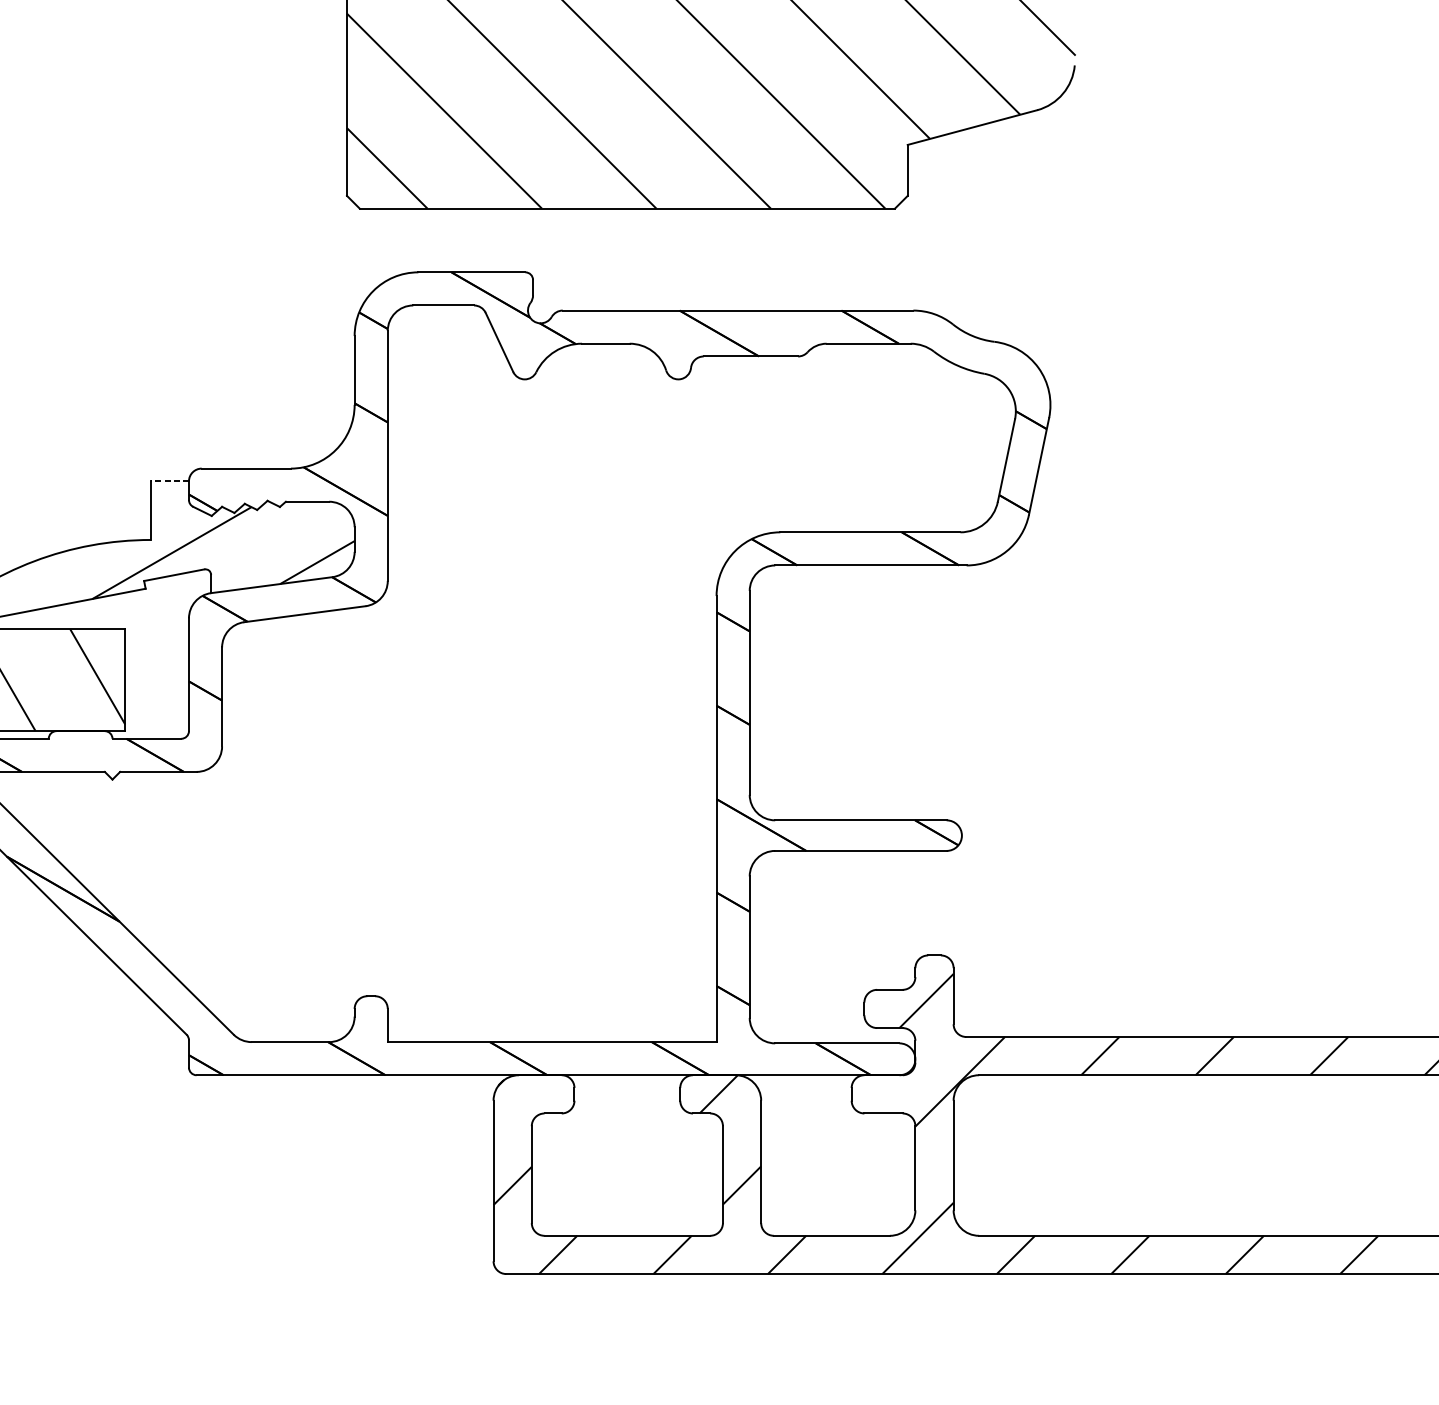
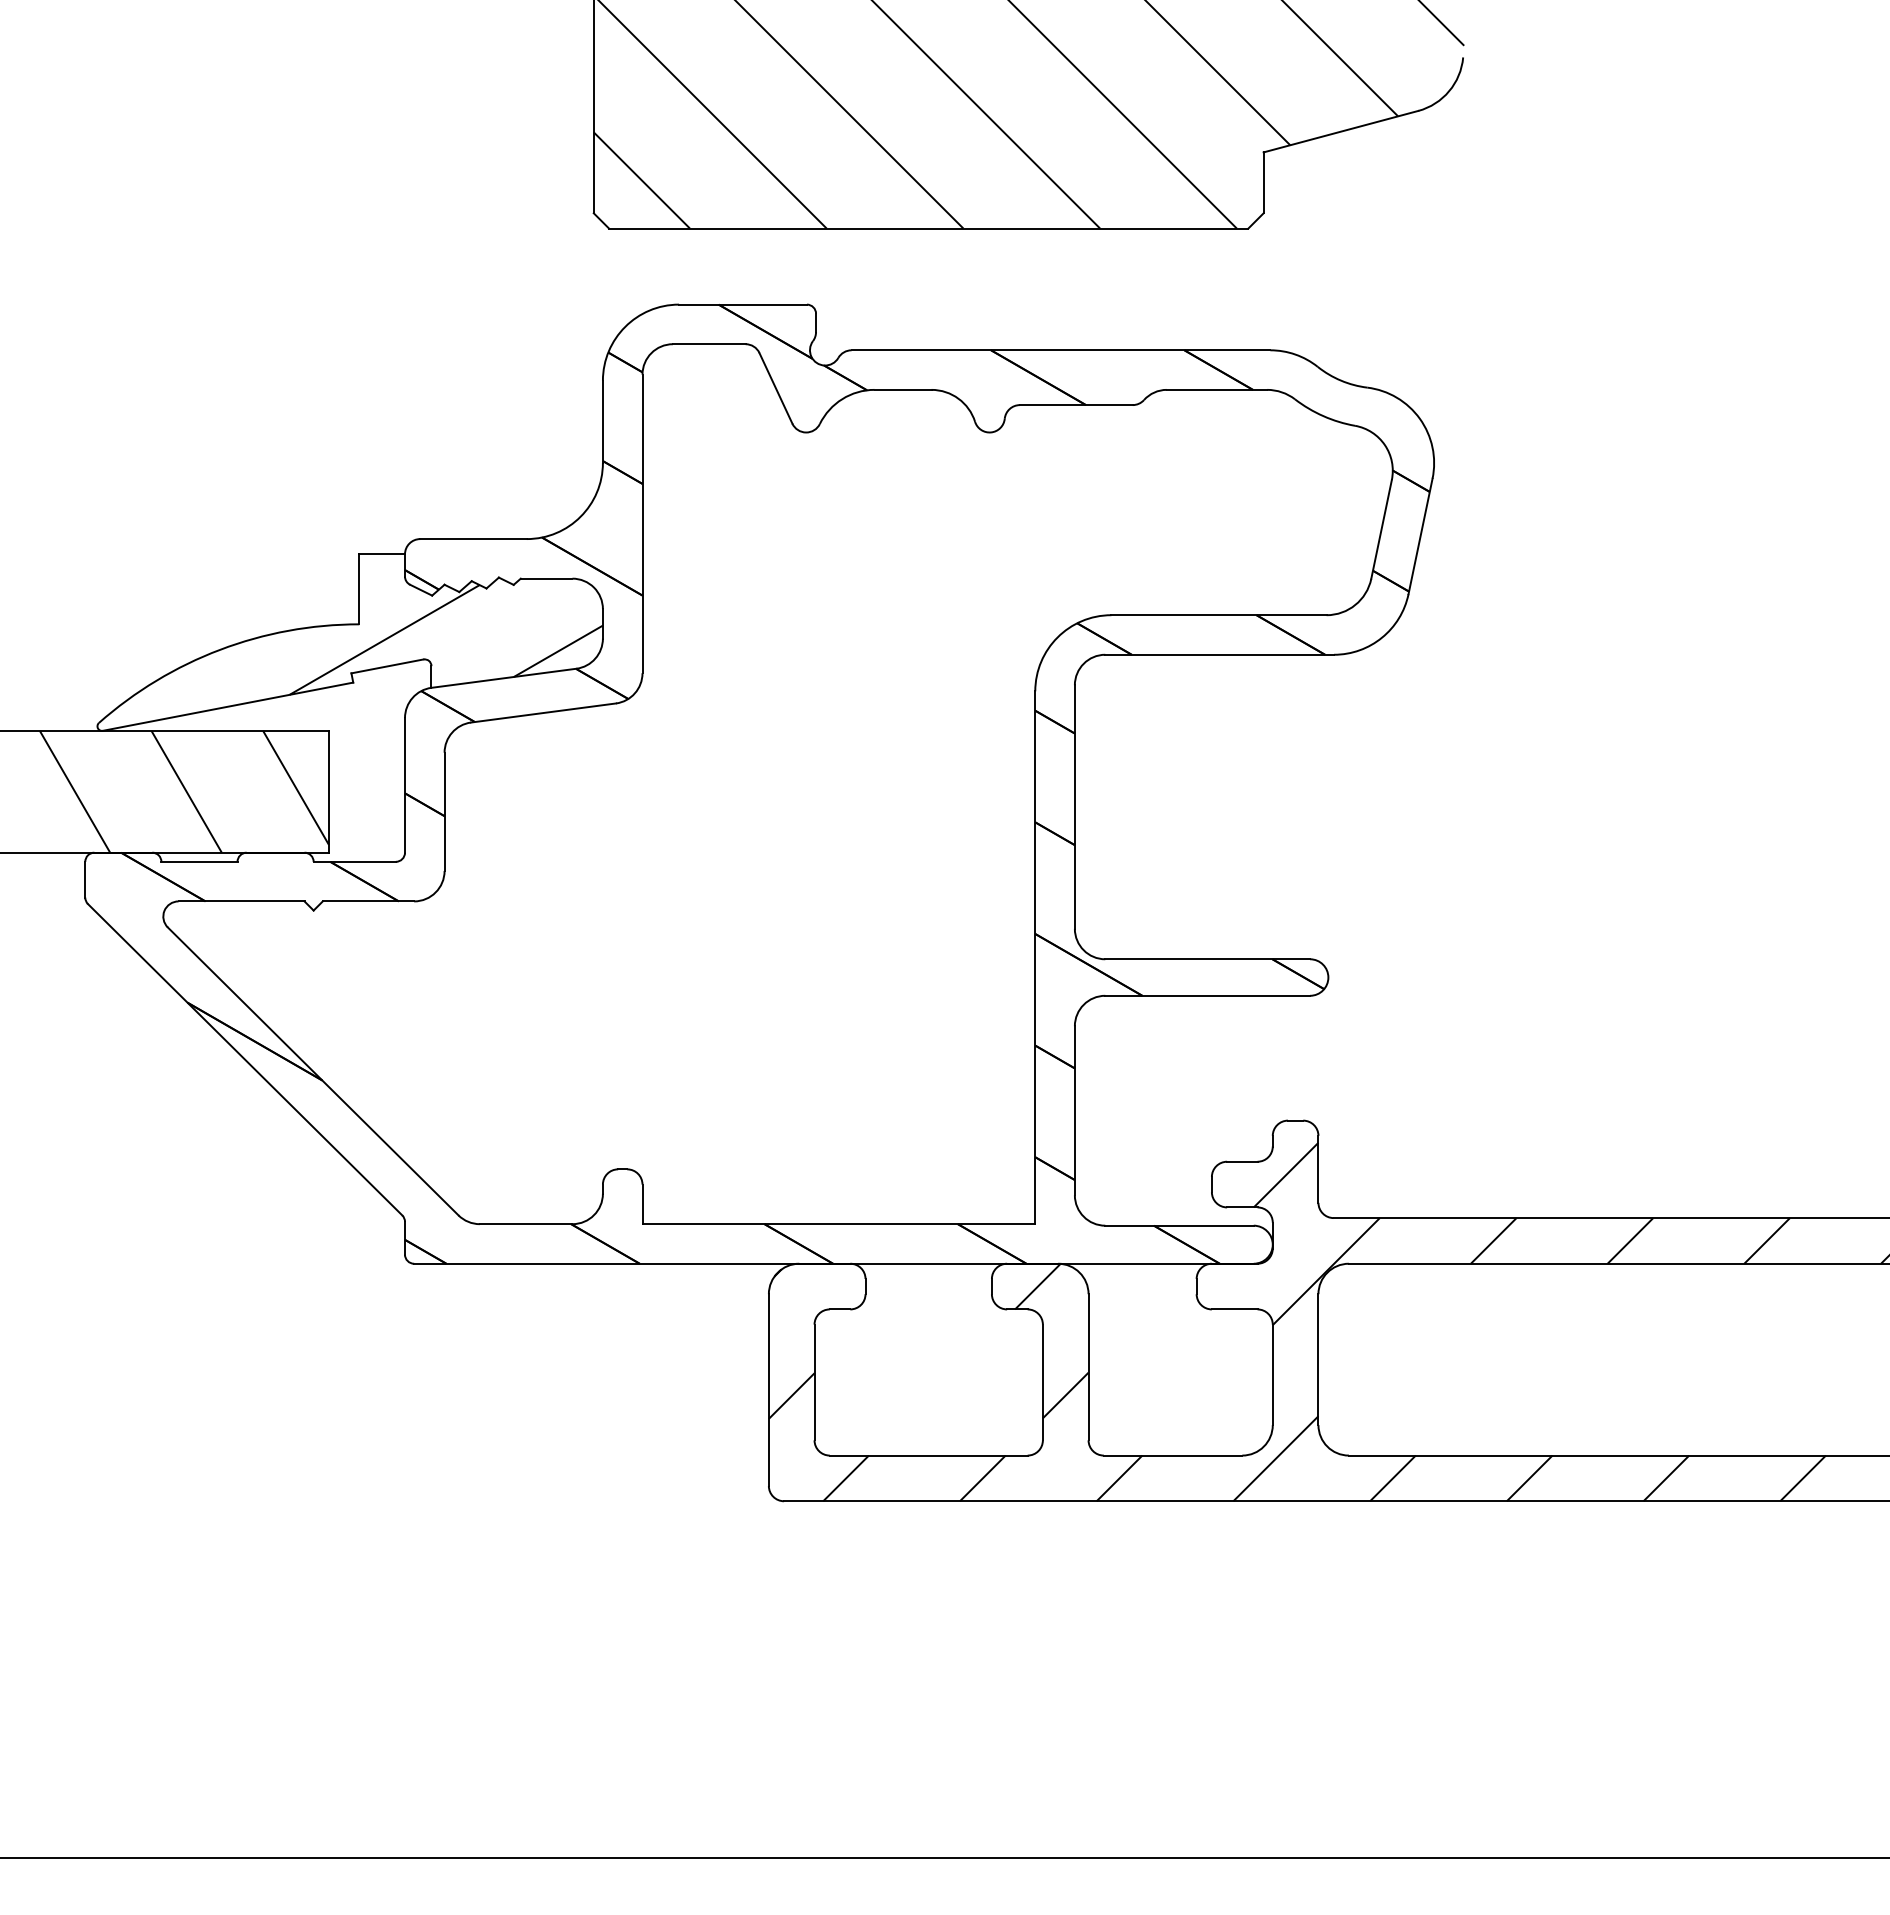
line: (170, 481) -> (382, 554), dashed -> solid

